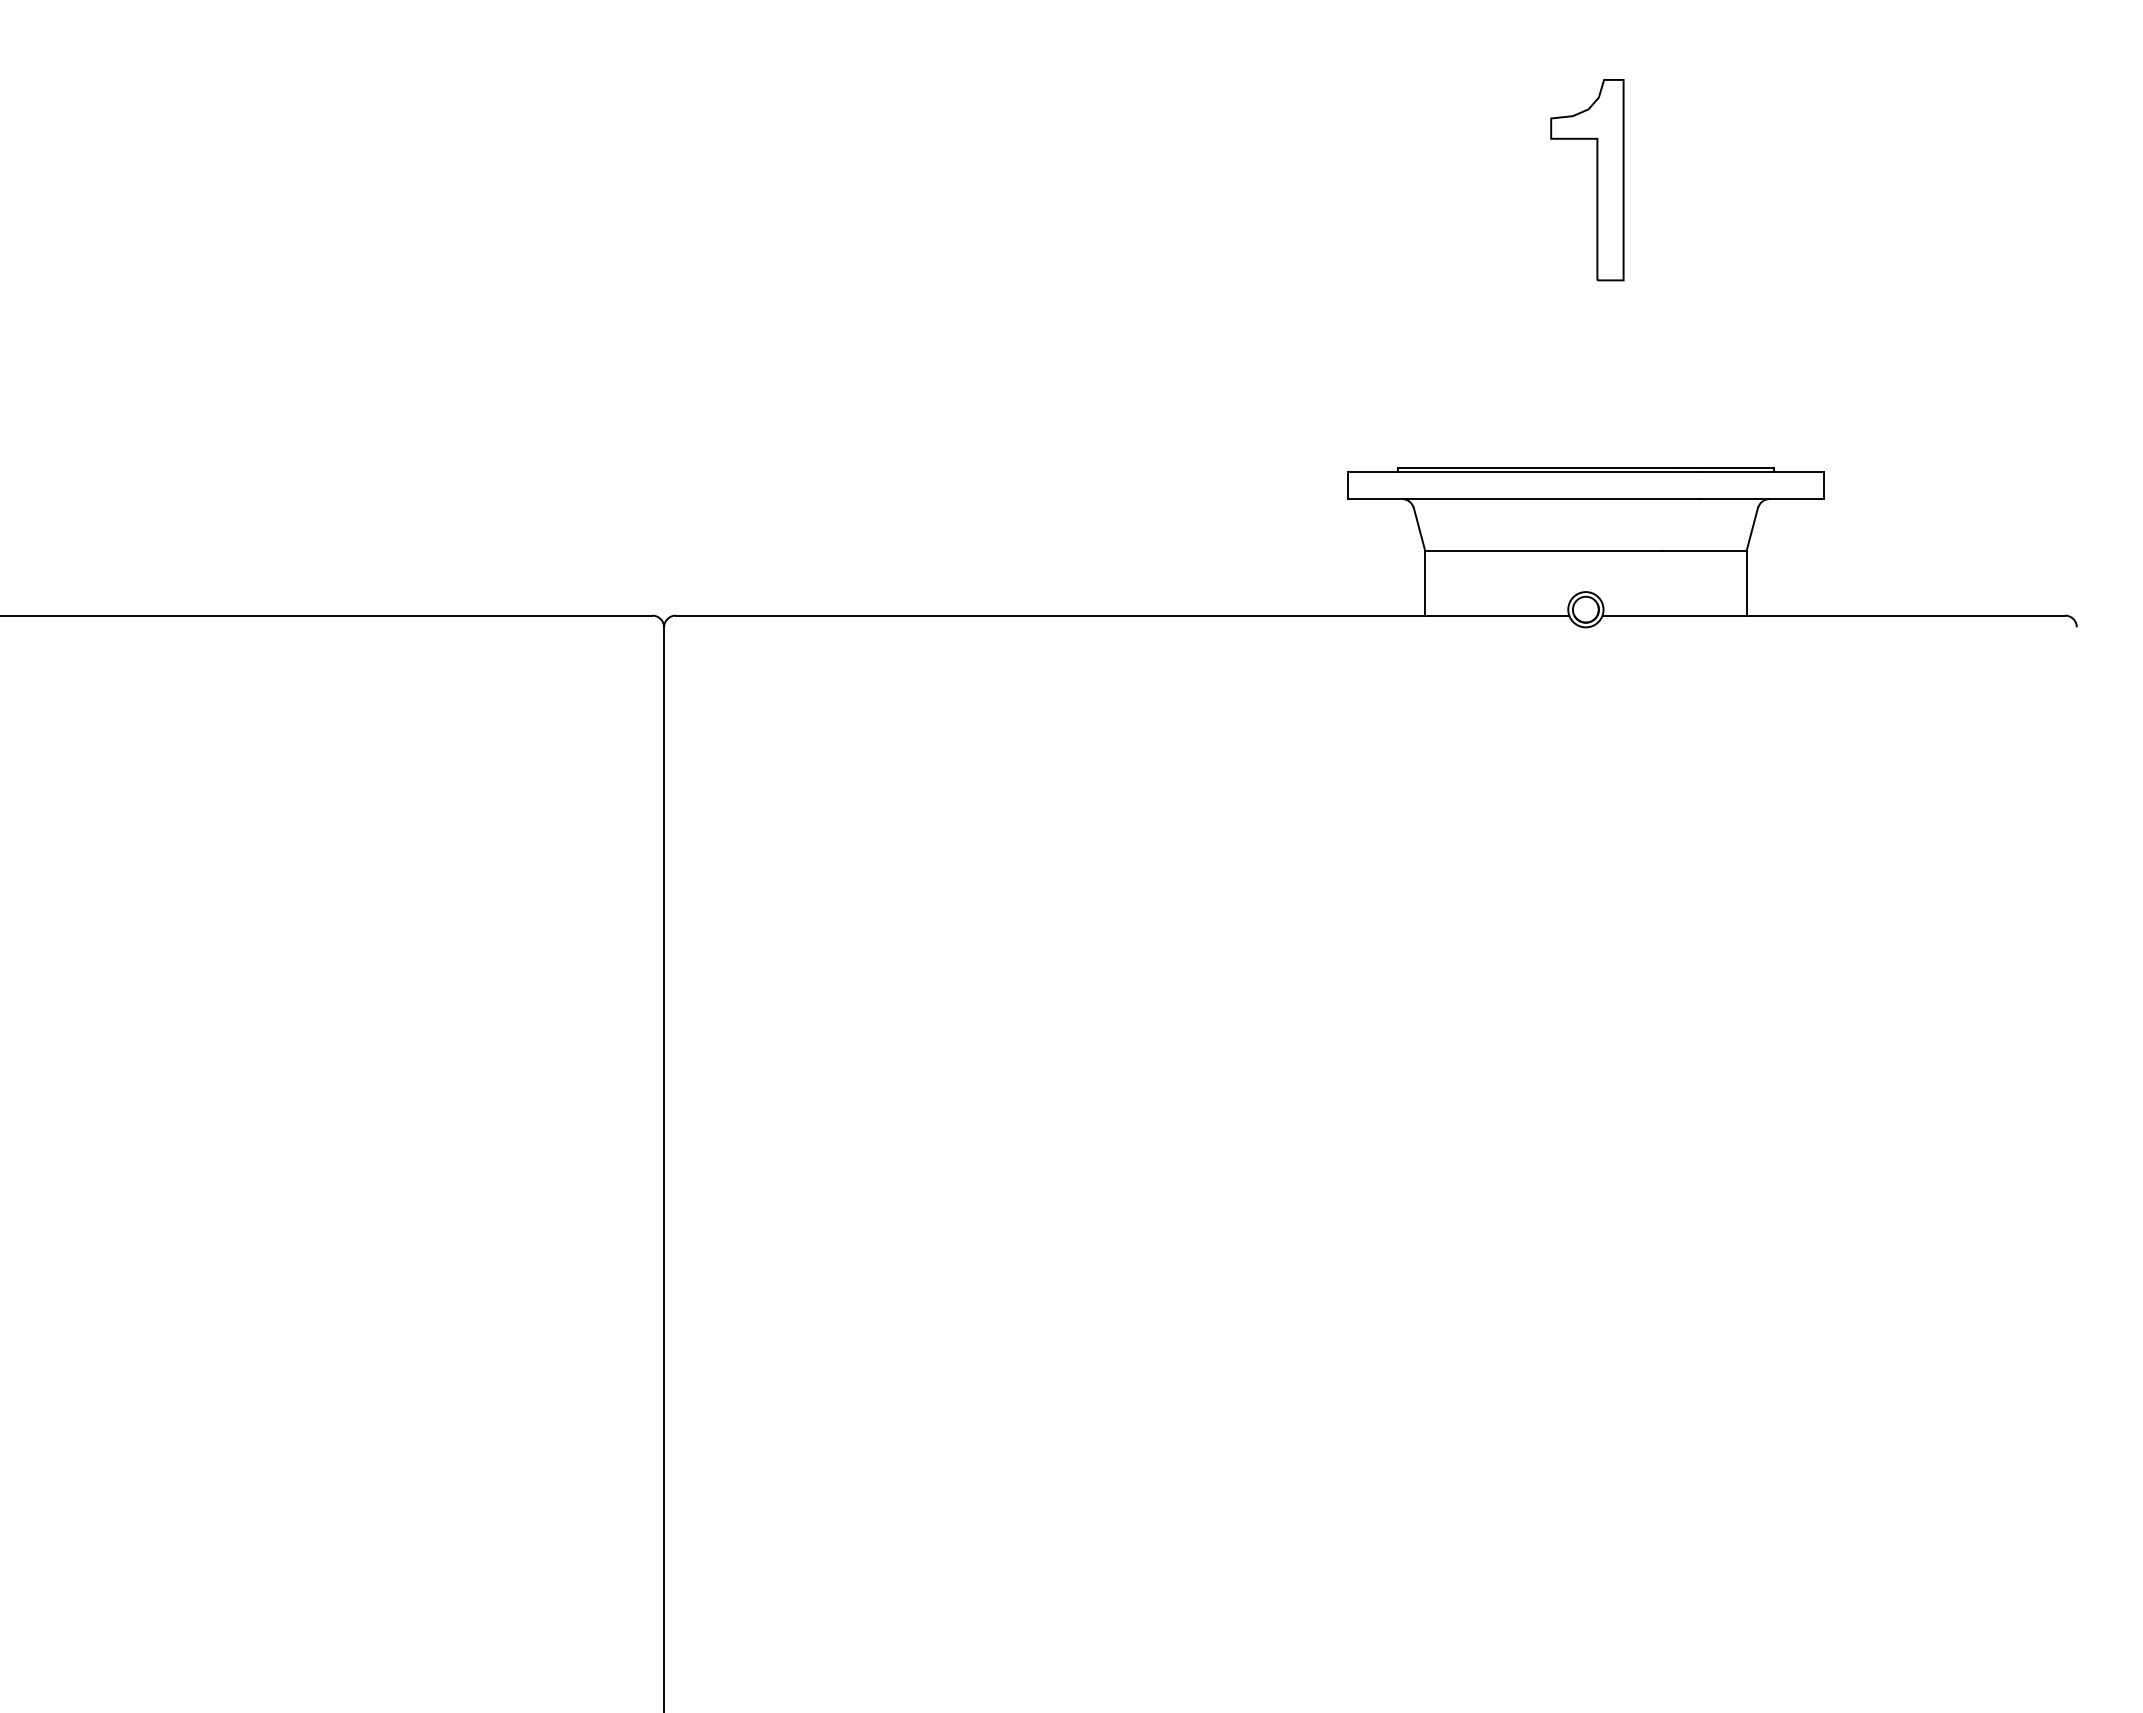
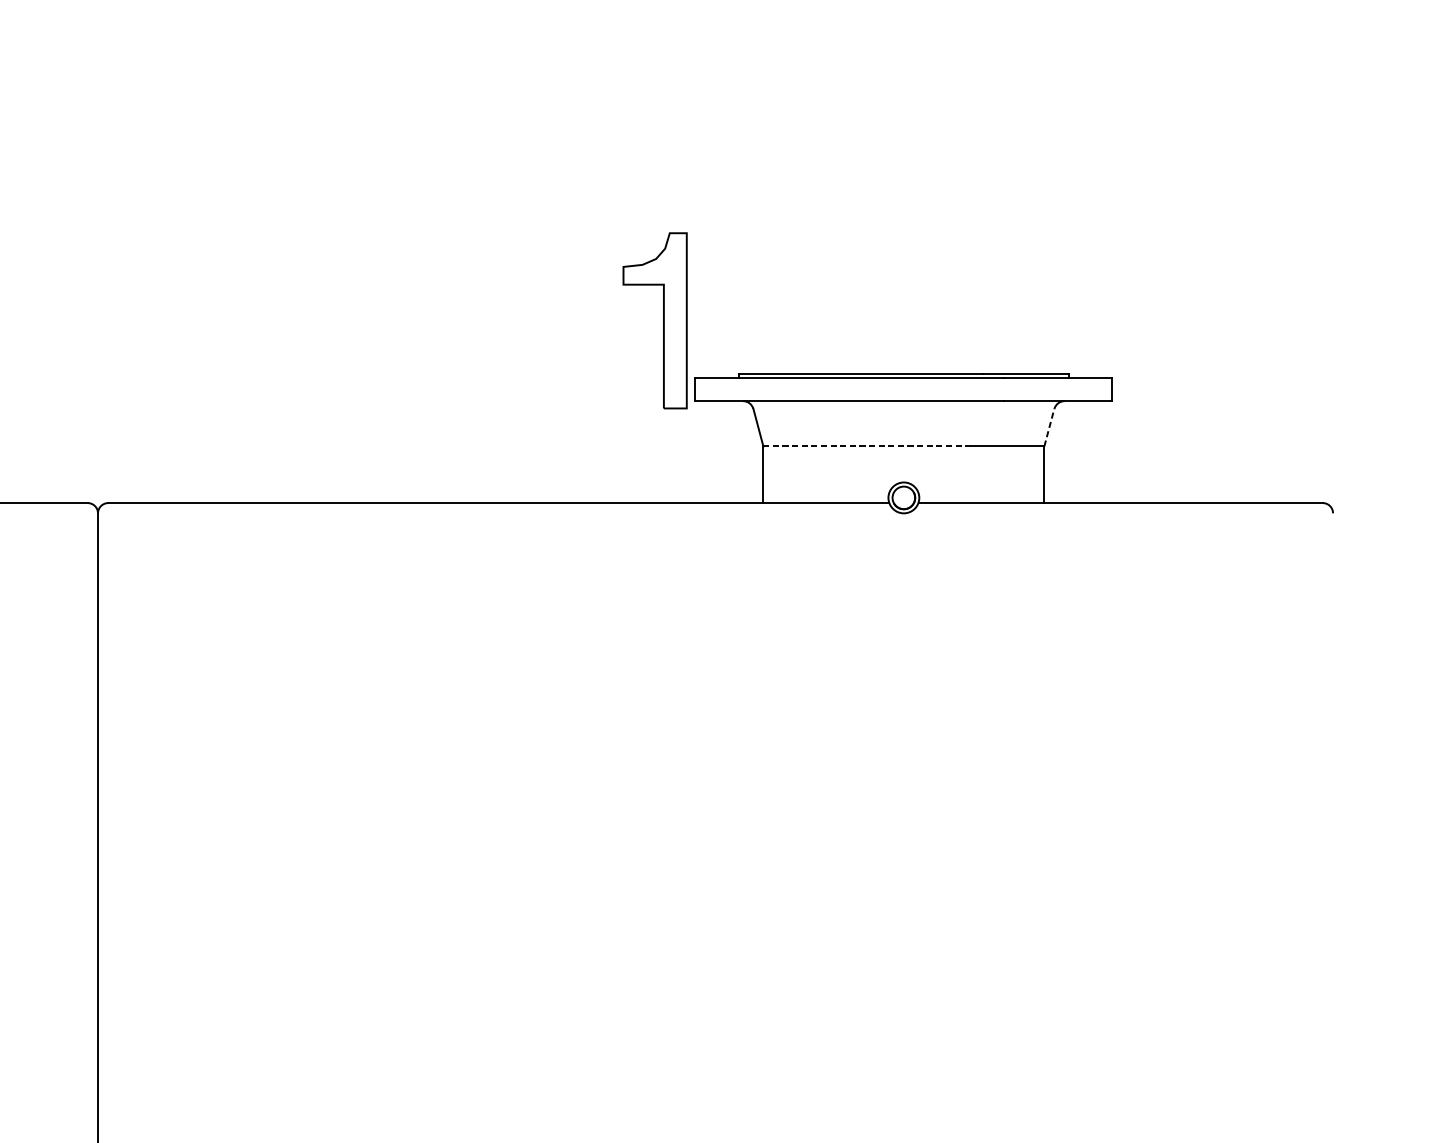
part: (1596, 180) -> (663, 321), moved
line: (1752, 528) -> (1049, 426), solid -> dashed
line: (1544, 550) -> (867, 446), solid -> dashed

